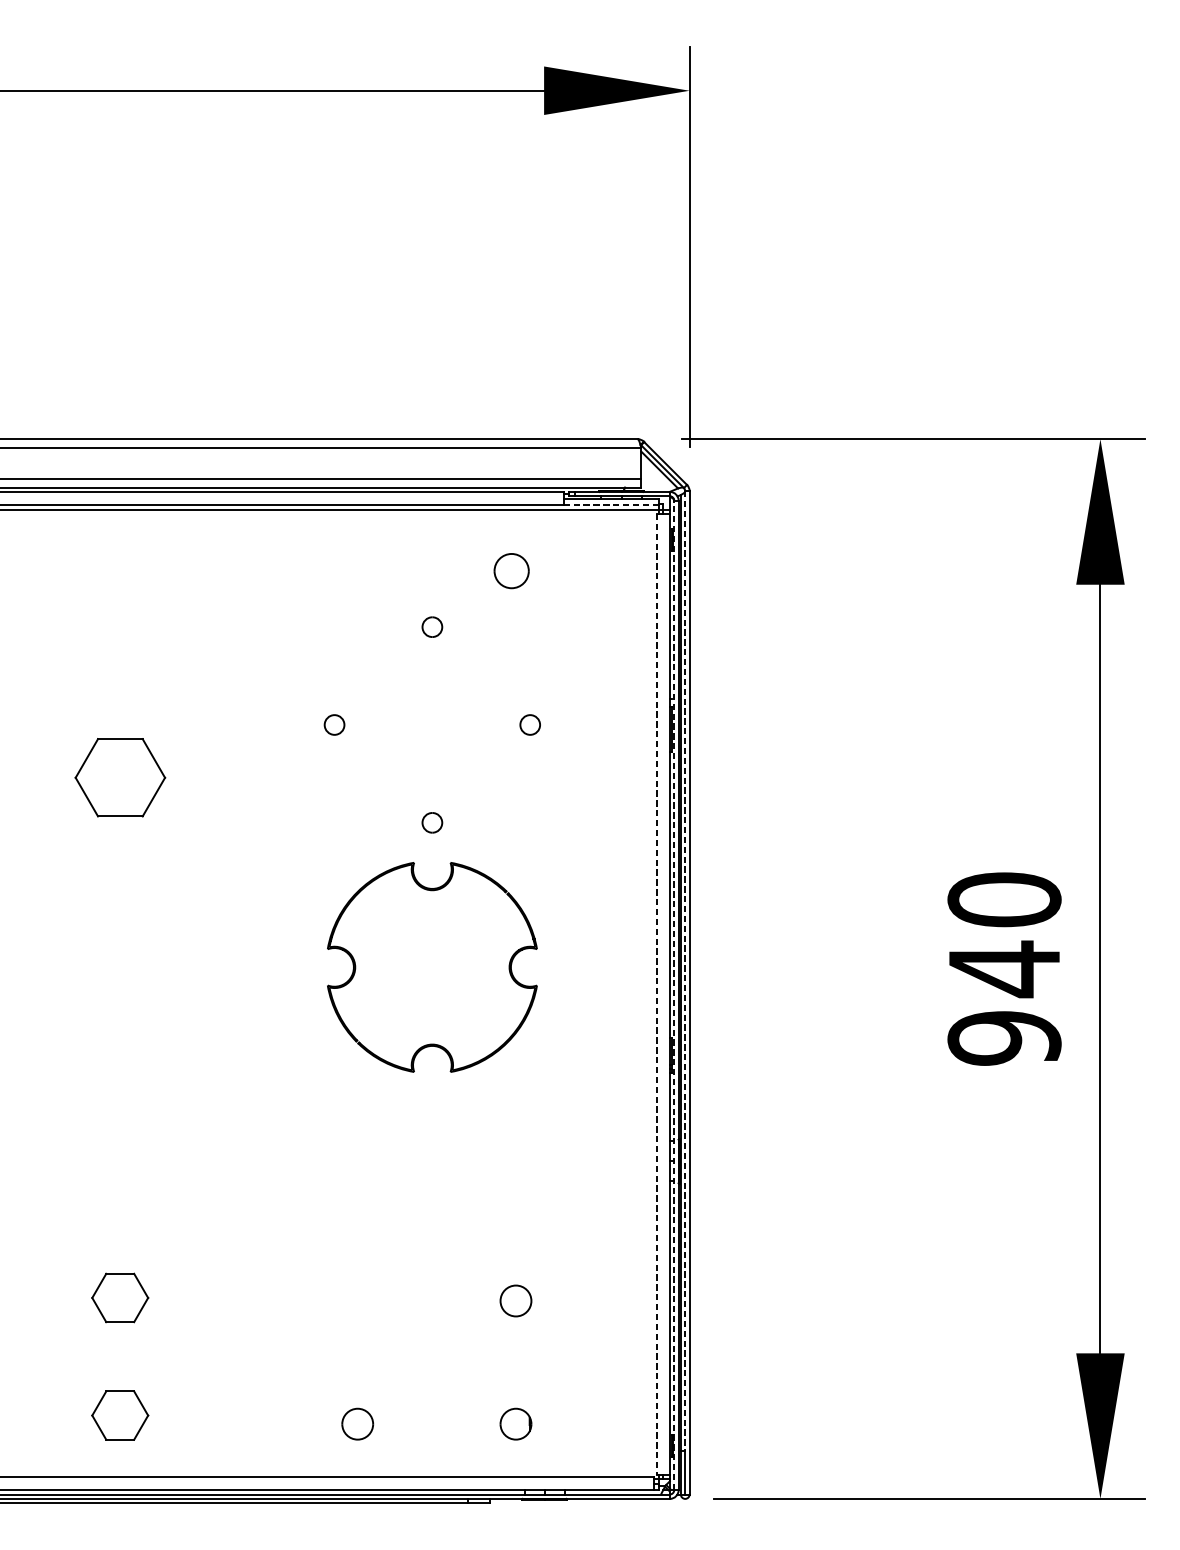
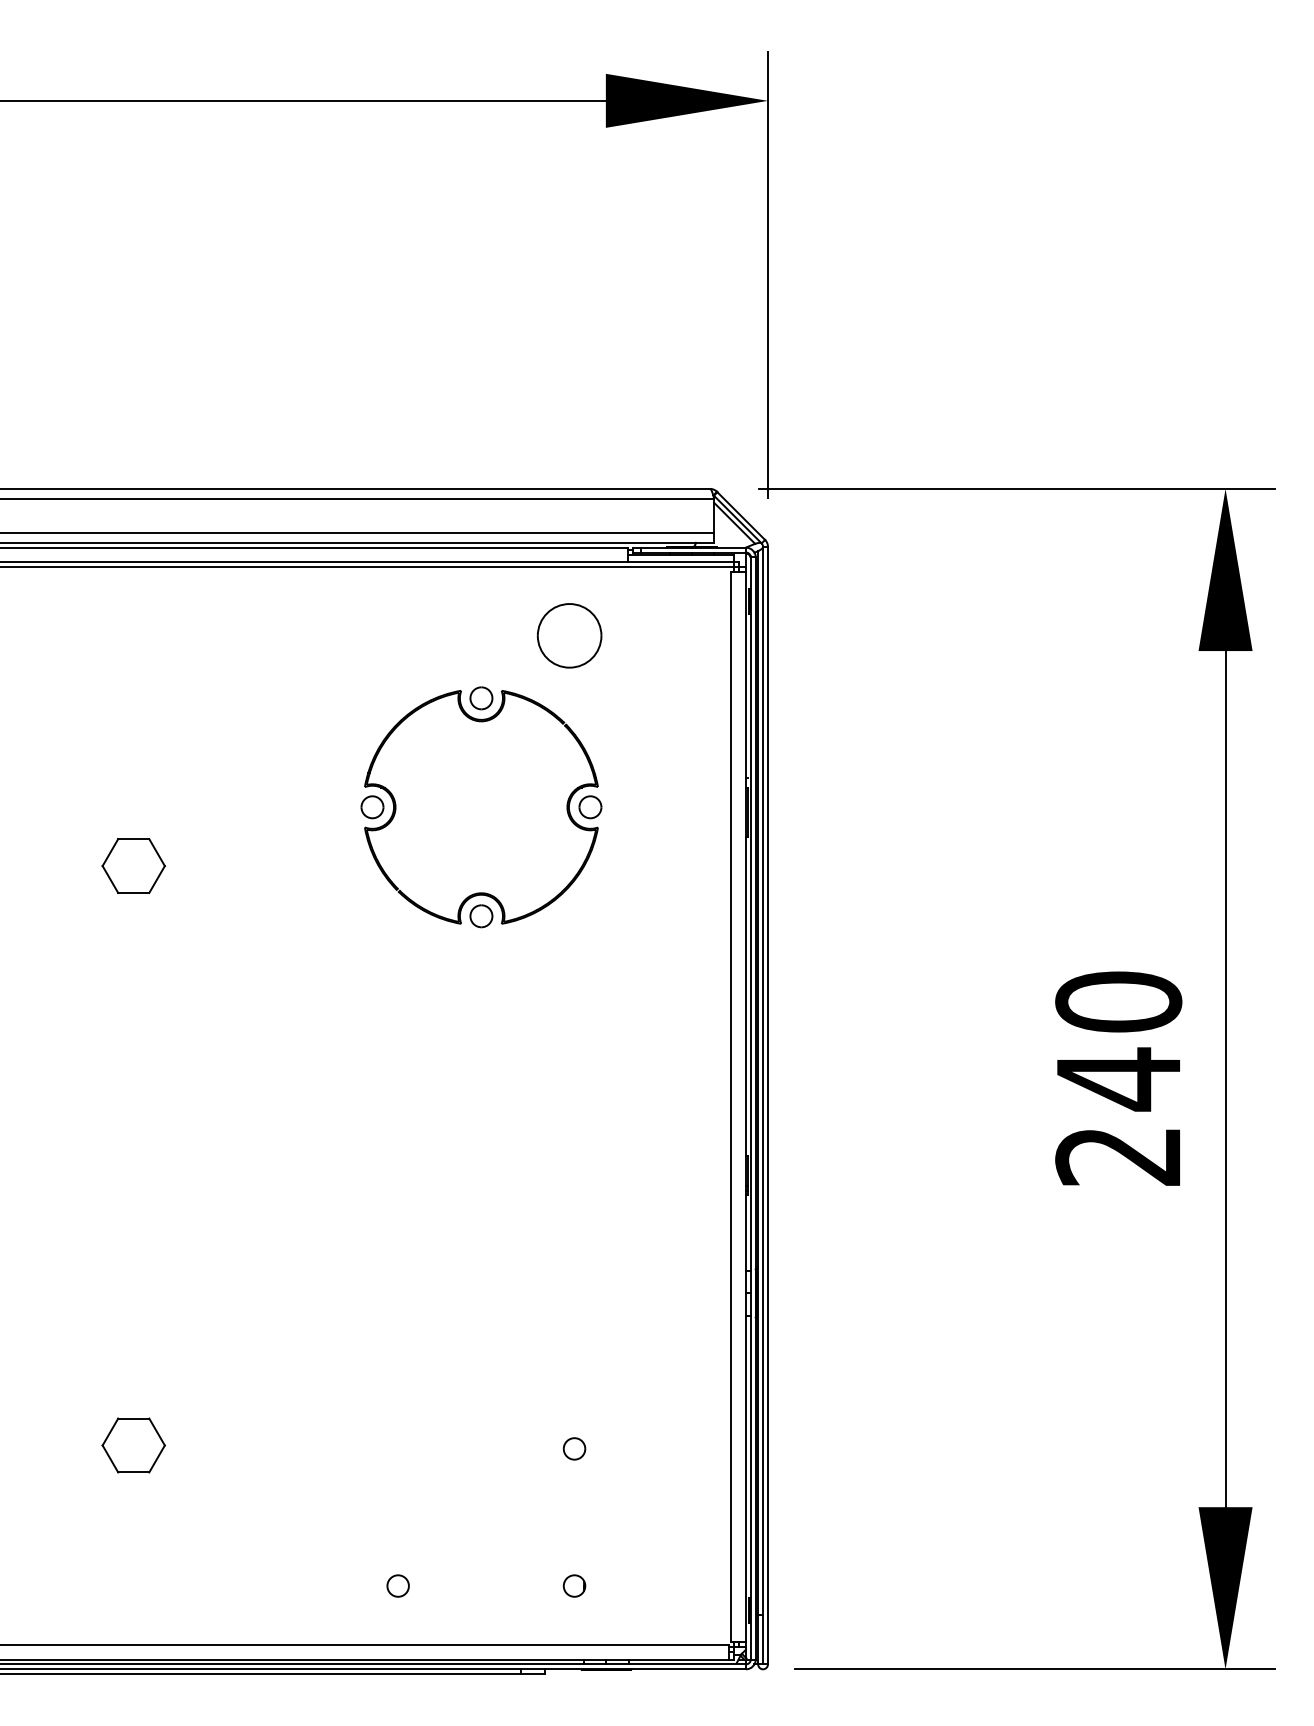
line: (611, 505) -> (681, 562), dashed -> solid
part: (511, 570) -> (569, 635), size x1.67
part: (120, 777) -> (133, 865), size x0.62
part: (432, 967) -> (481, 807), moved
line: (685, 971) -> (763, 1081), dashed -> solid
line: (656, 994) -> (731, 1107), dashed -> solid
line: (673, 995) -> (750, 1108), dashed -> solid
text: (1004, 1038) -> (1118, 1156), 940 -> 240
part: (515, 1300) -> (574, 1448), size x0.62
part: (120, 1415) -> (133, 1576), removed
part: (357, 1423) -> (397, 1585), size x0.62
part: (515, 1423) -> (574, 1585), size x0.62

